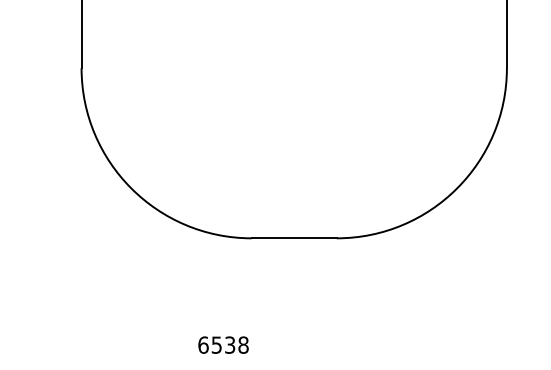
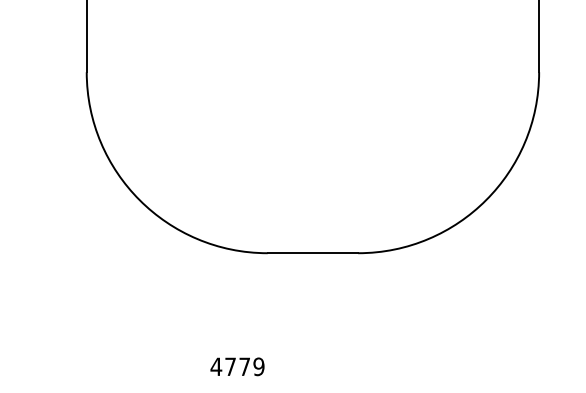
text: (223, 344) -> (237, 366), 6538 -> 4779

